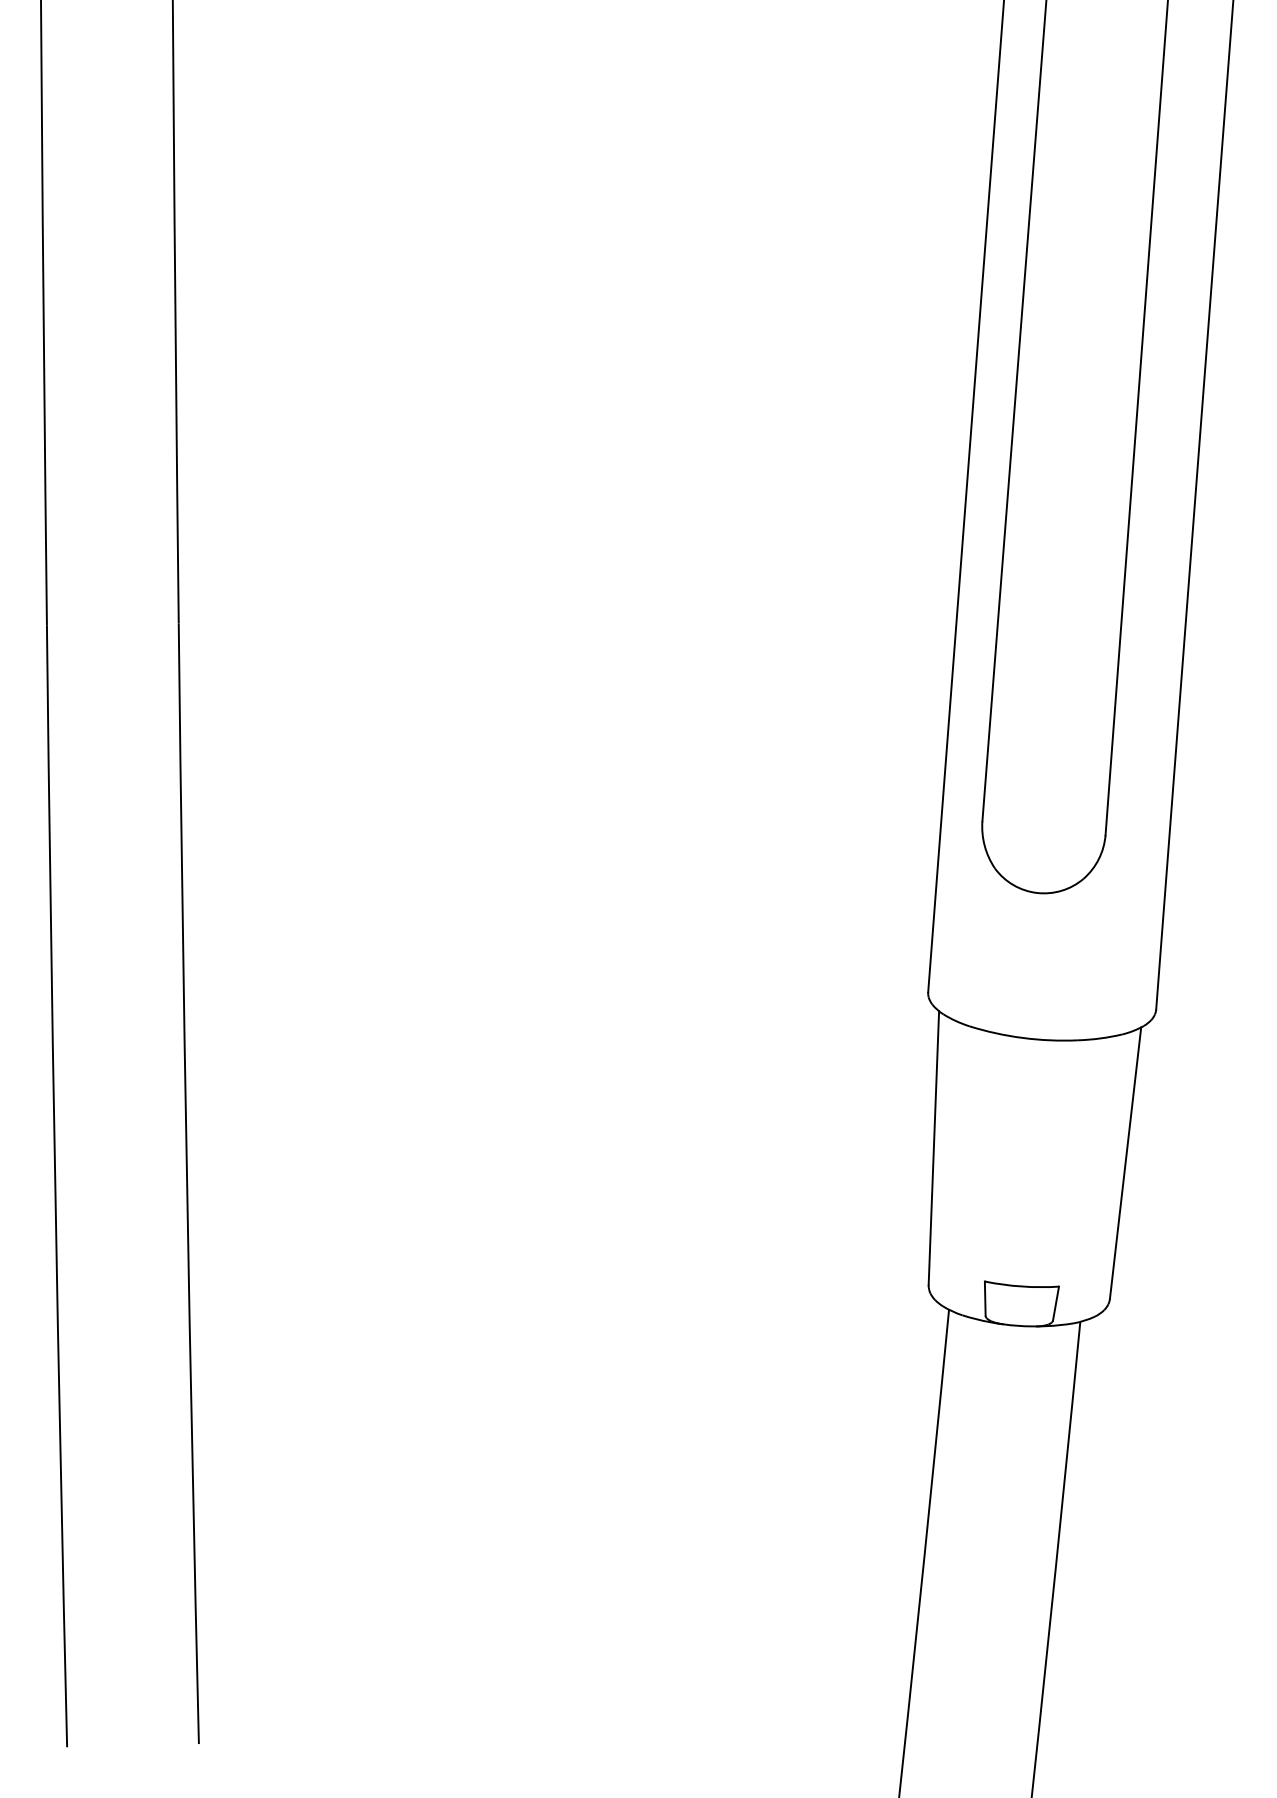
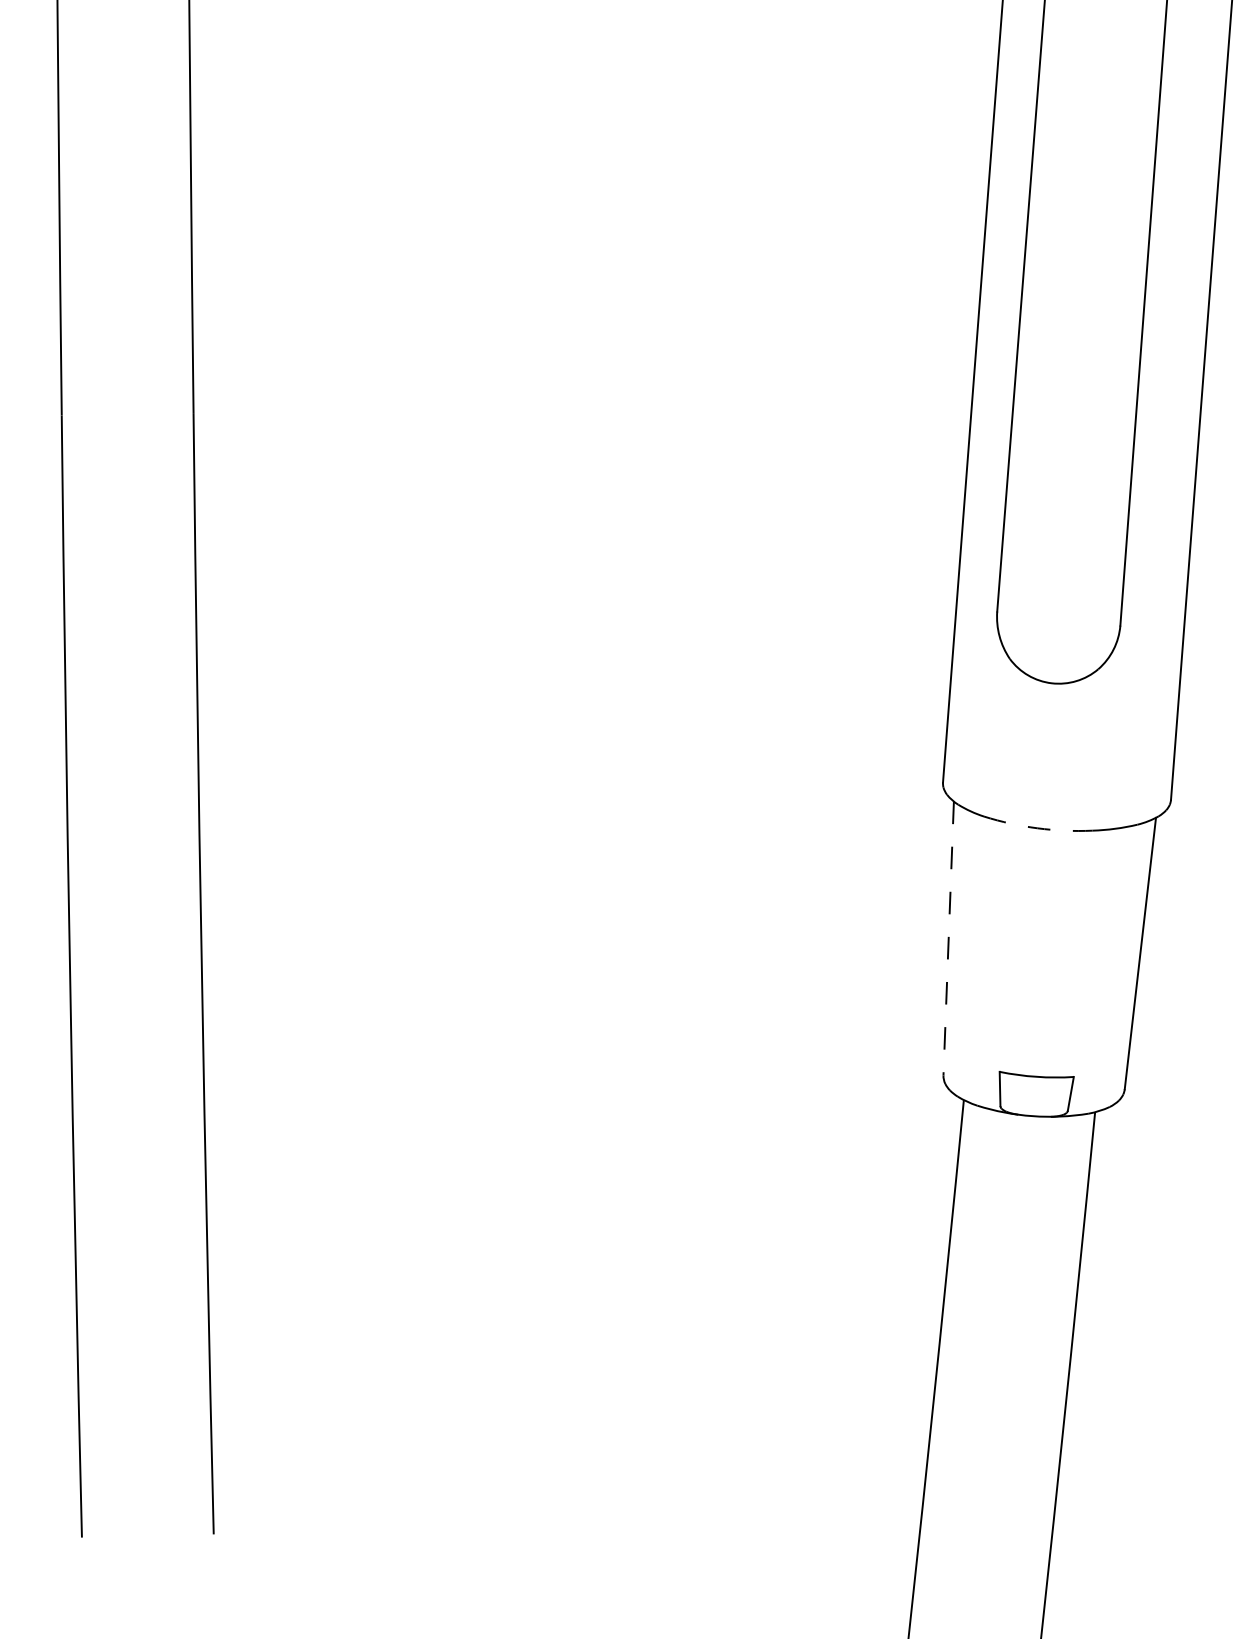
arc: (1022, 1037) -> (1037, 827), solid -> dashed
line: (933, 1148) -> (948, 938), solid -> dashed

